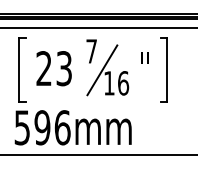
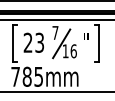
text: (42, 127) -> (27, 76), 596mm -> 785mm

